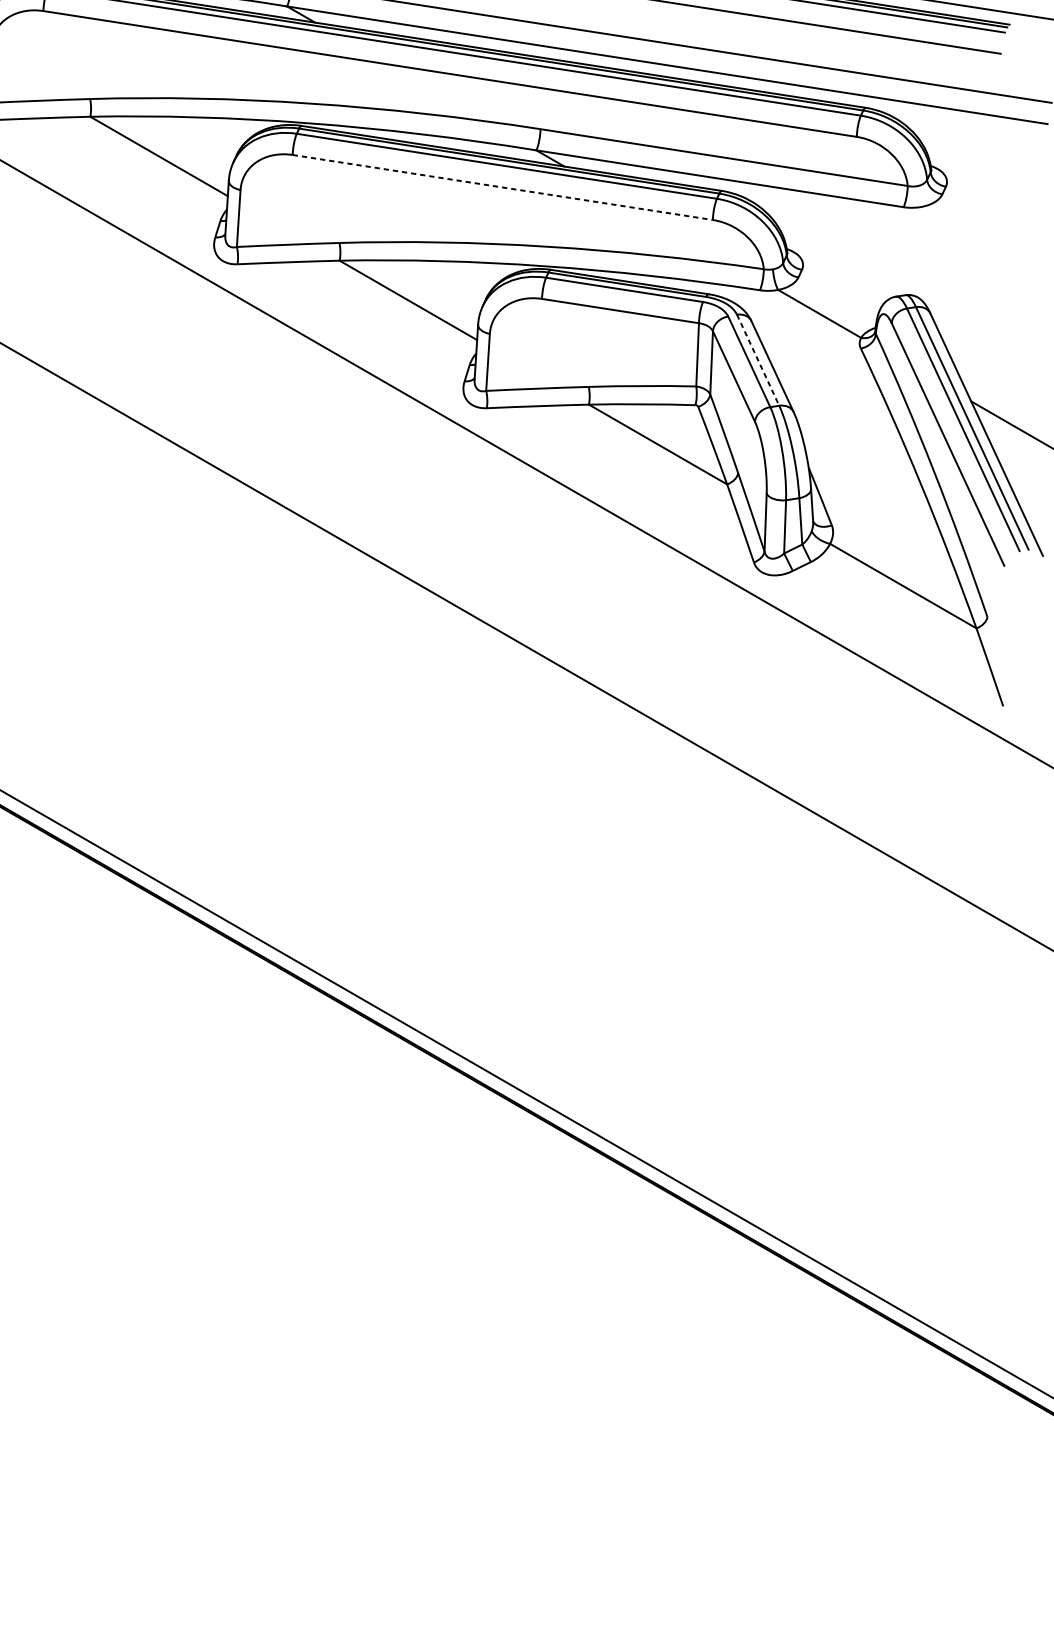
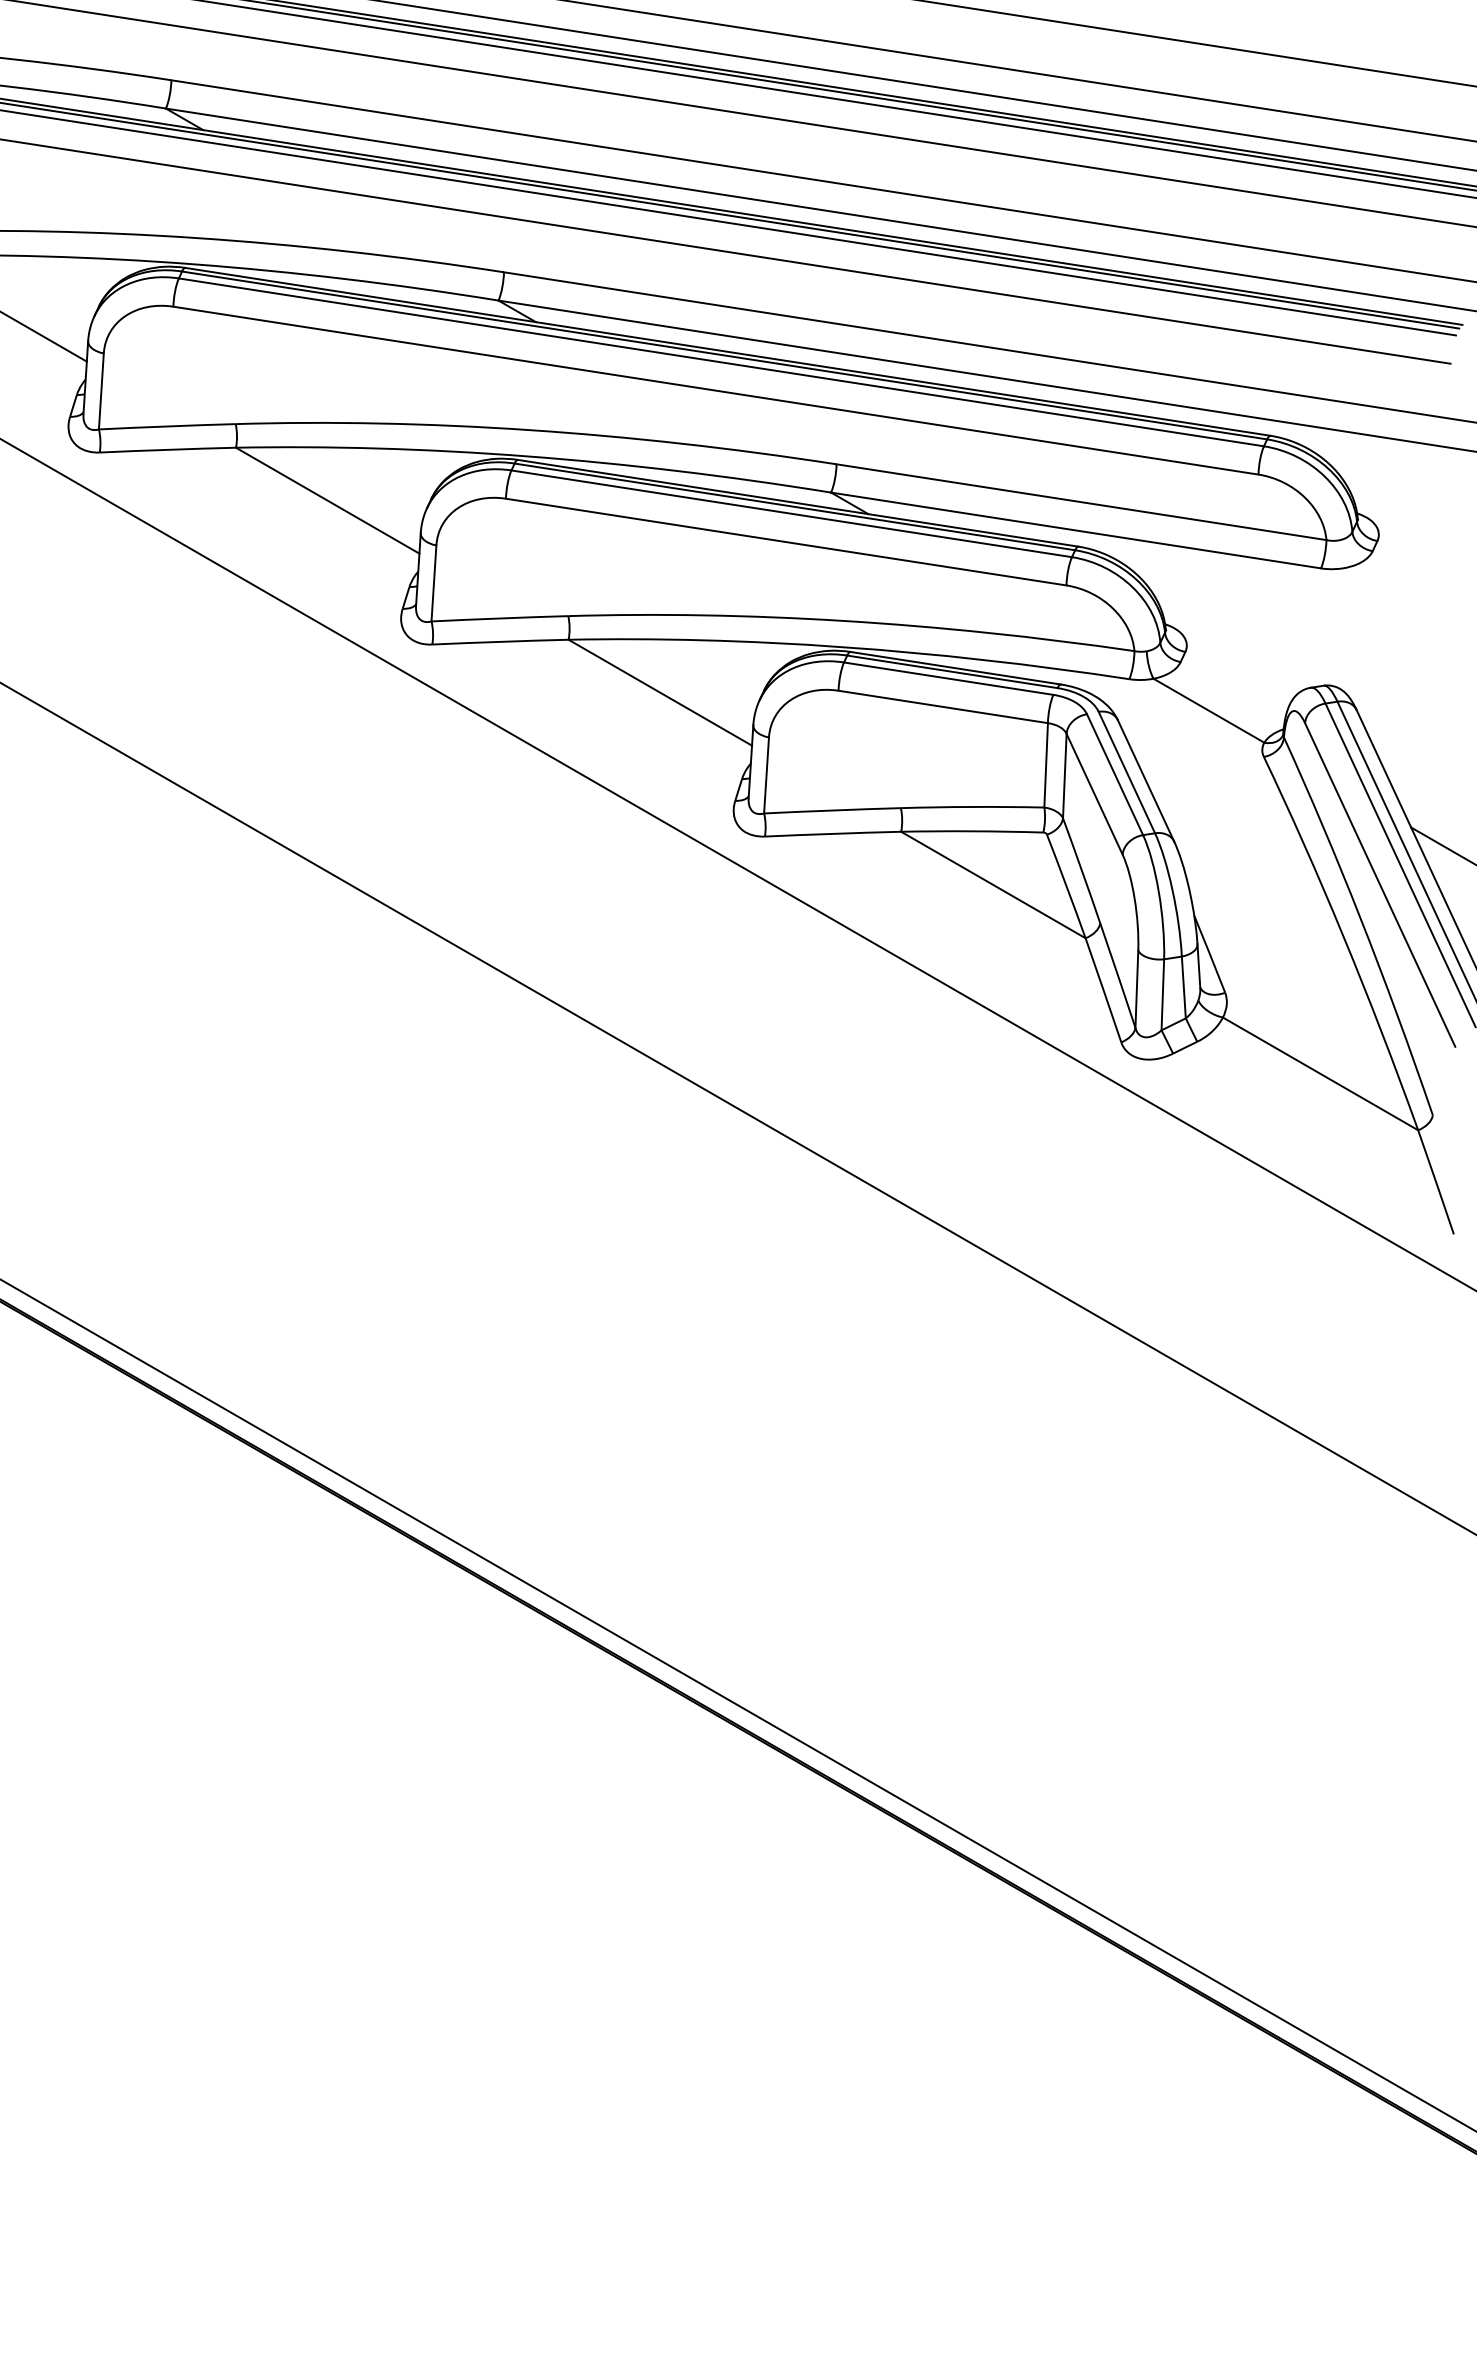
line: (502, 187) -> (786, 542), dashed -> solid
line: (757, 360) -> (1126, 772), dashed -> solid

